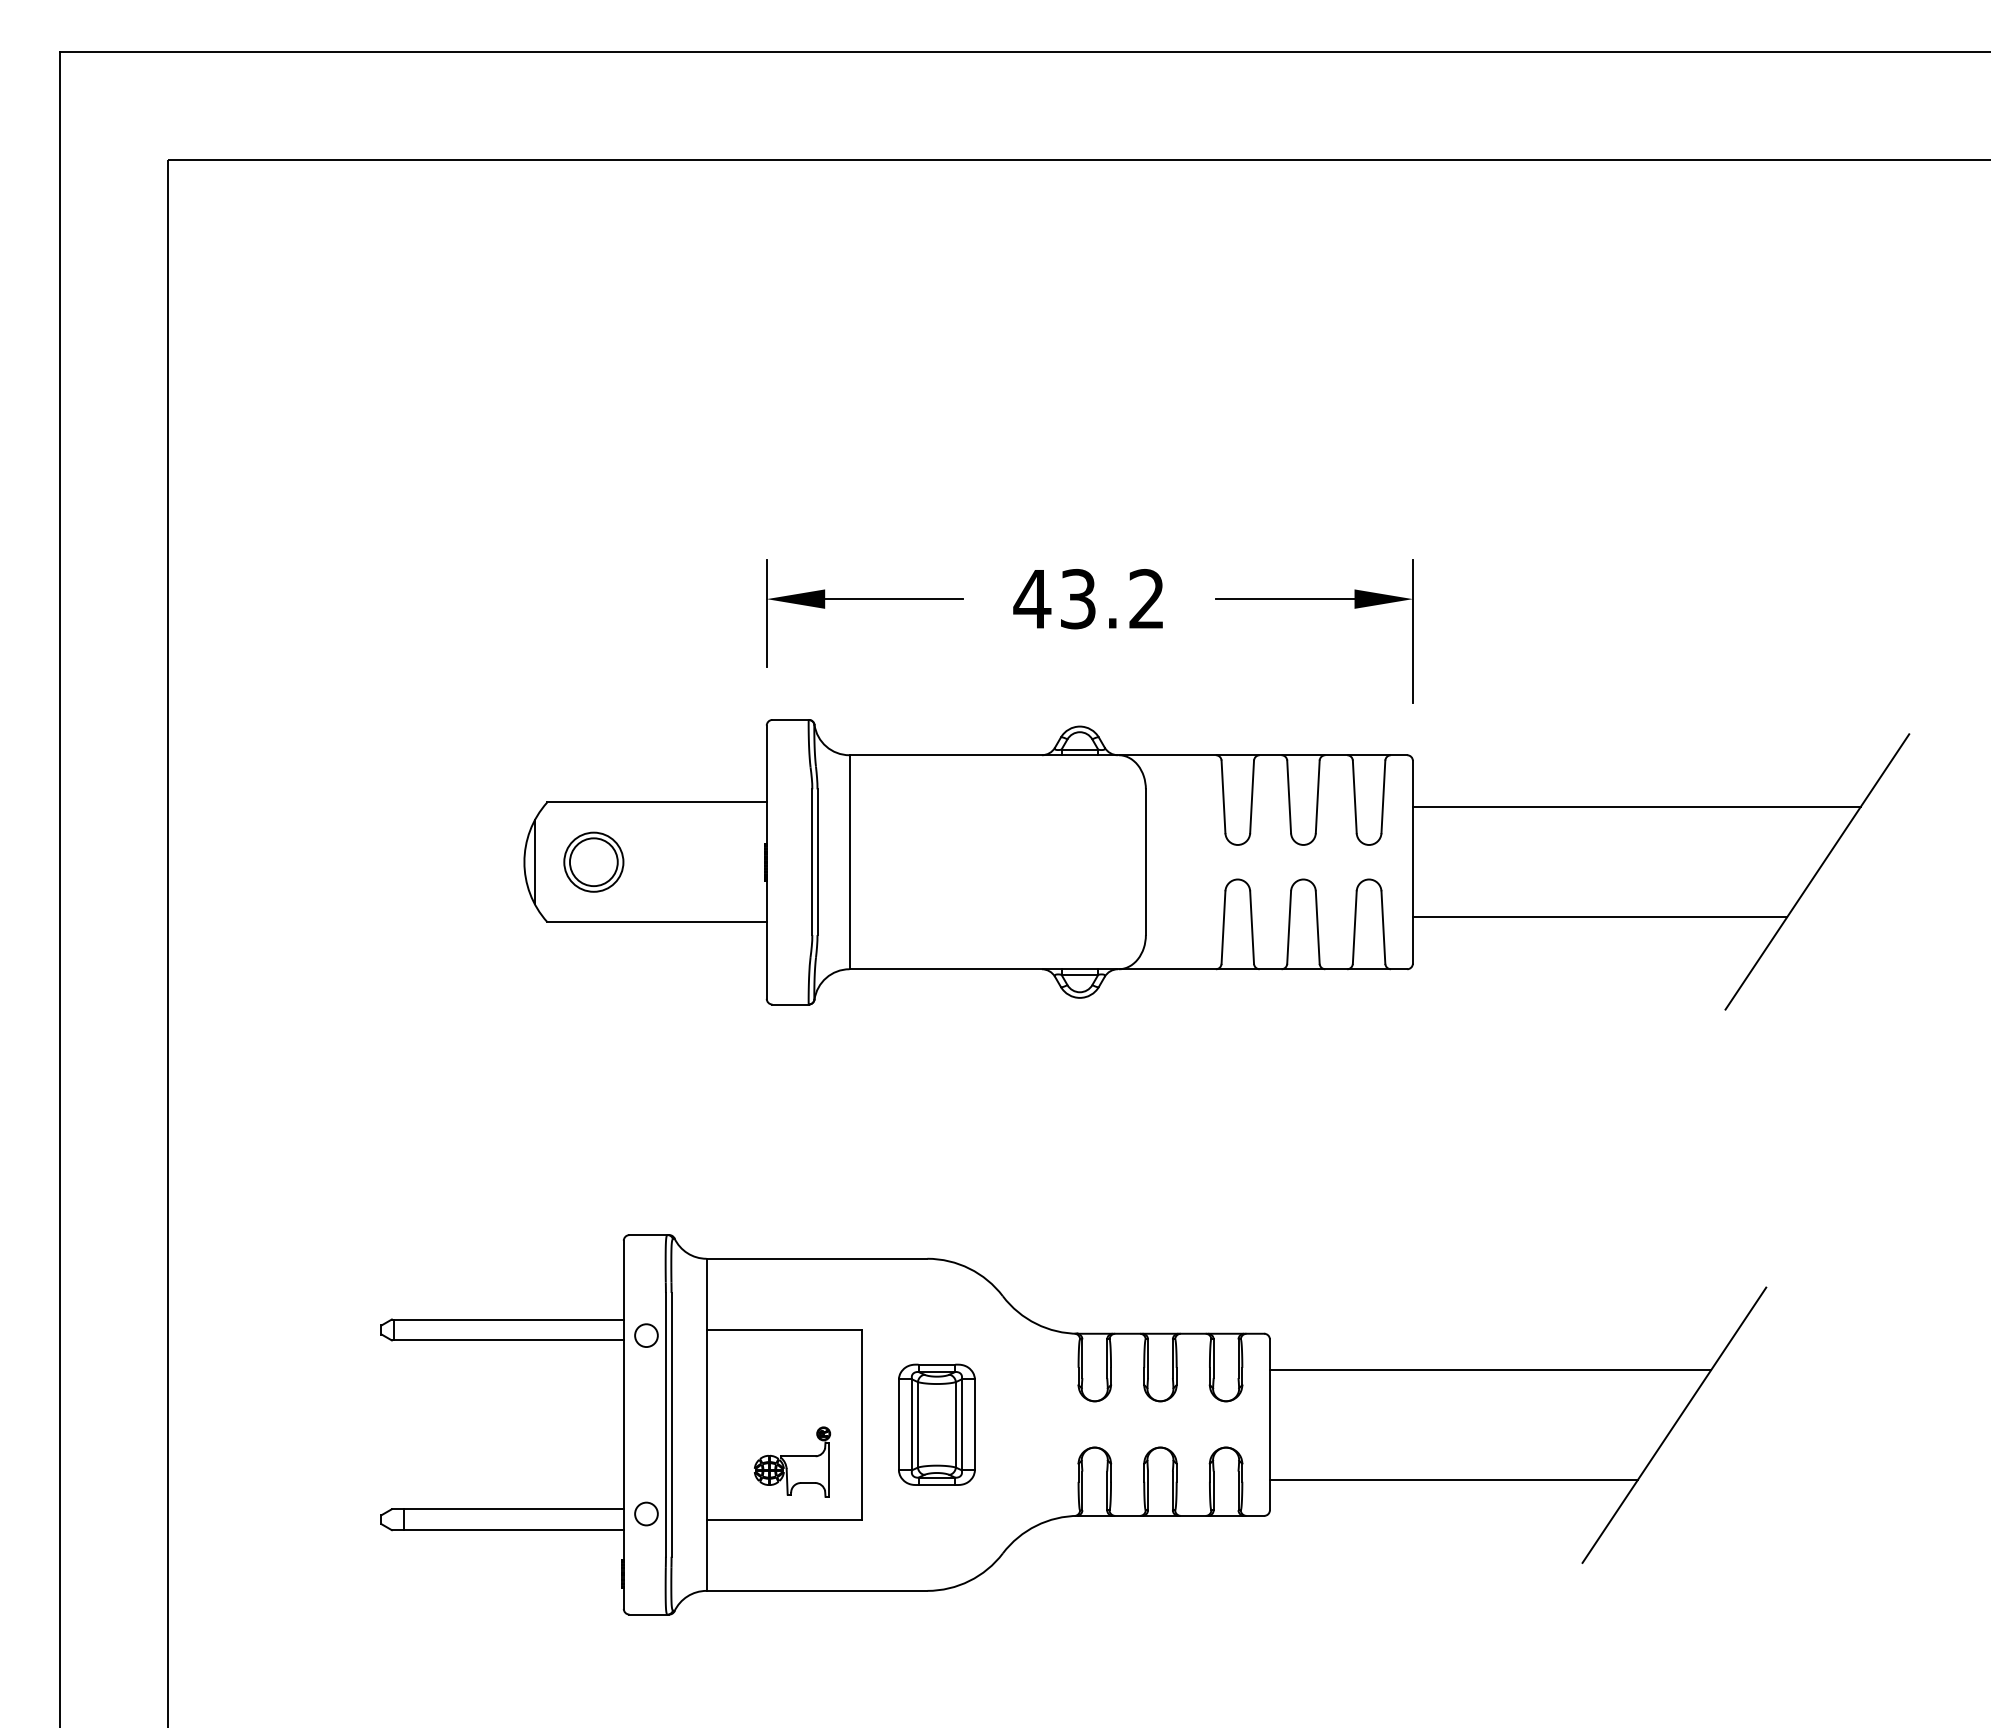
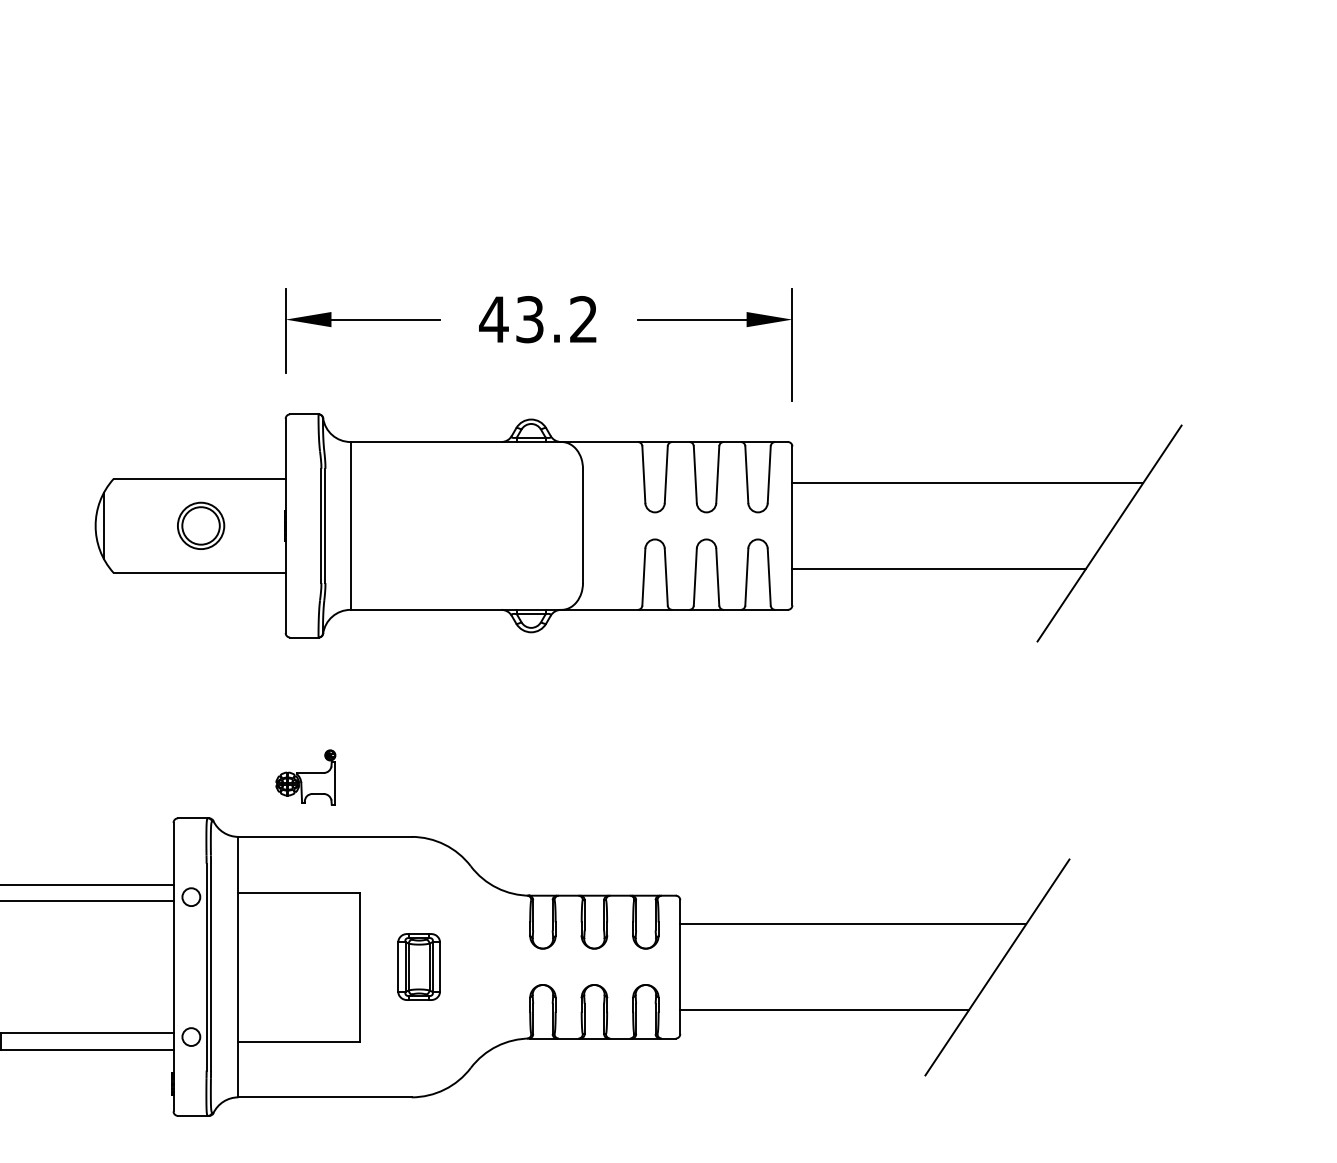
part: (593, 861) -> (200, 525), moved
part: (936, 1424) -> (418, 966), size x0.7
part: (792, 1461) -> (305, 777), moved

